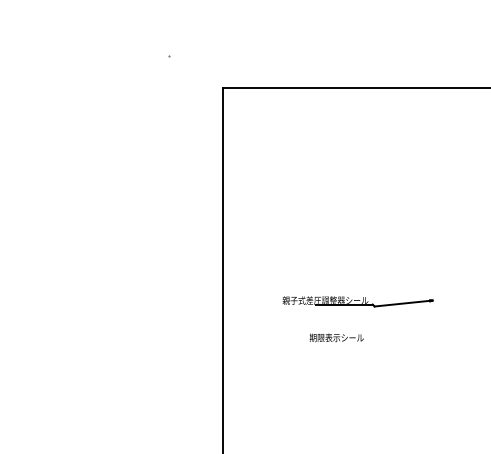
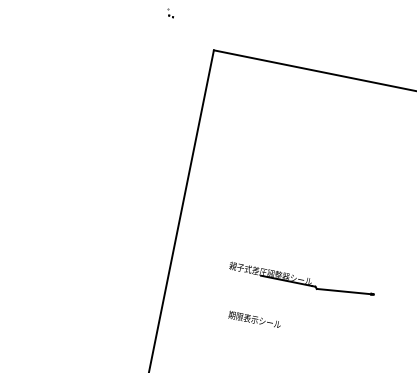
text: (336, 337) -> (254, 319), moved

